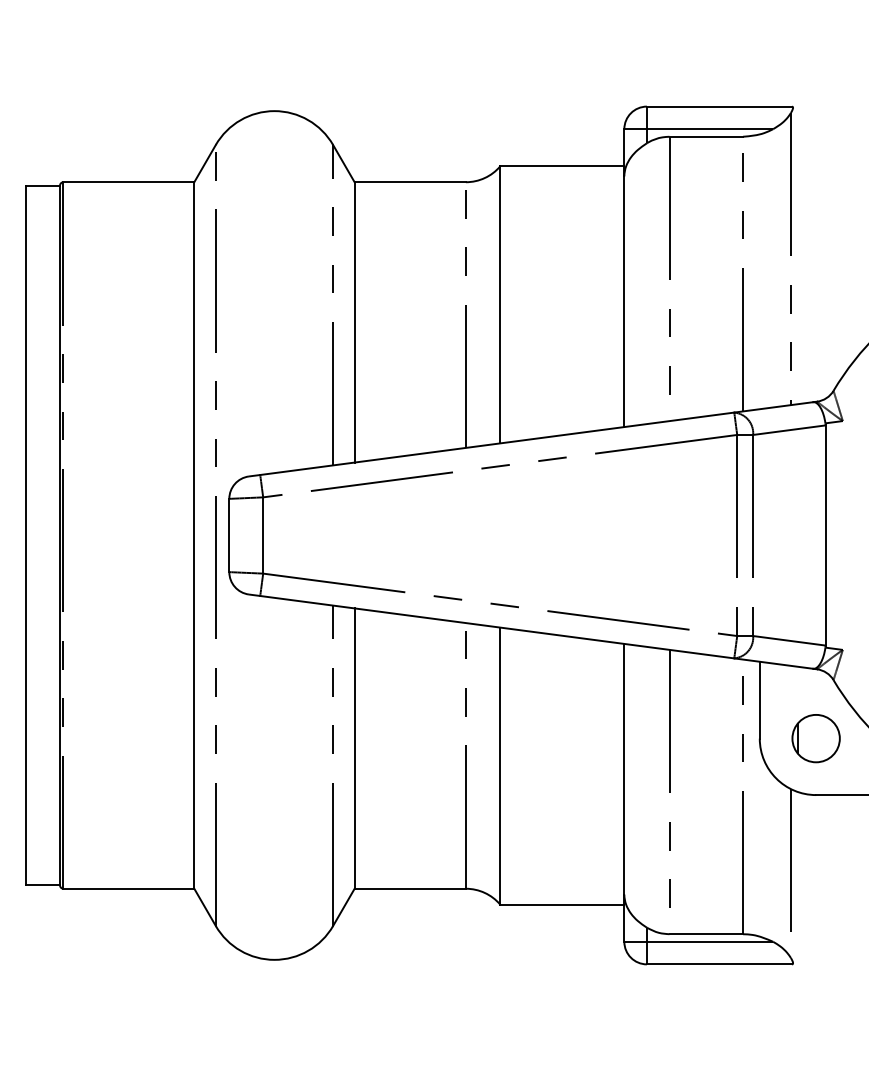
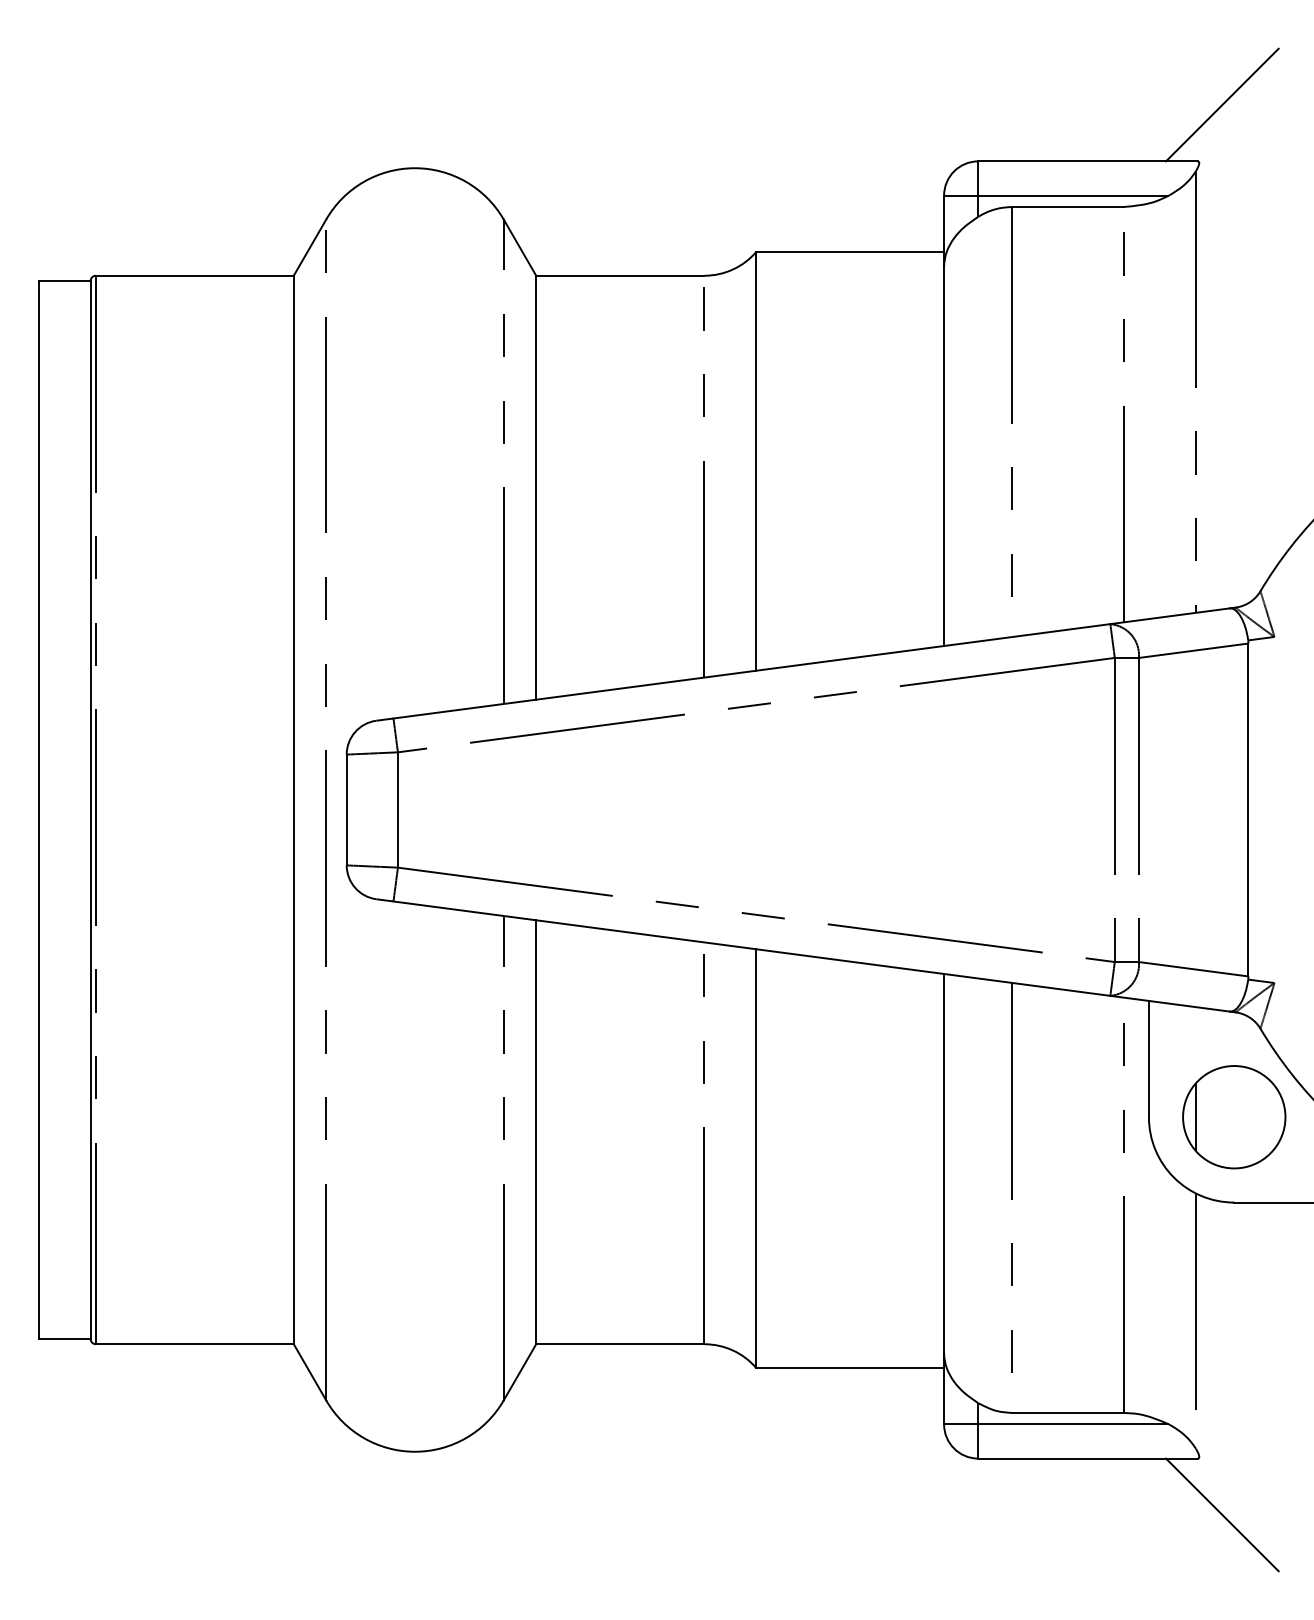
line: (808, 69) -> (1222, 105), added
part: (815, 738) -> (1233, 1116), size x1.43
line: (808, 1001) -> (1222, 1514), added

